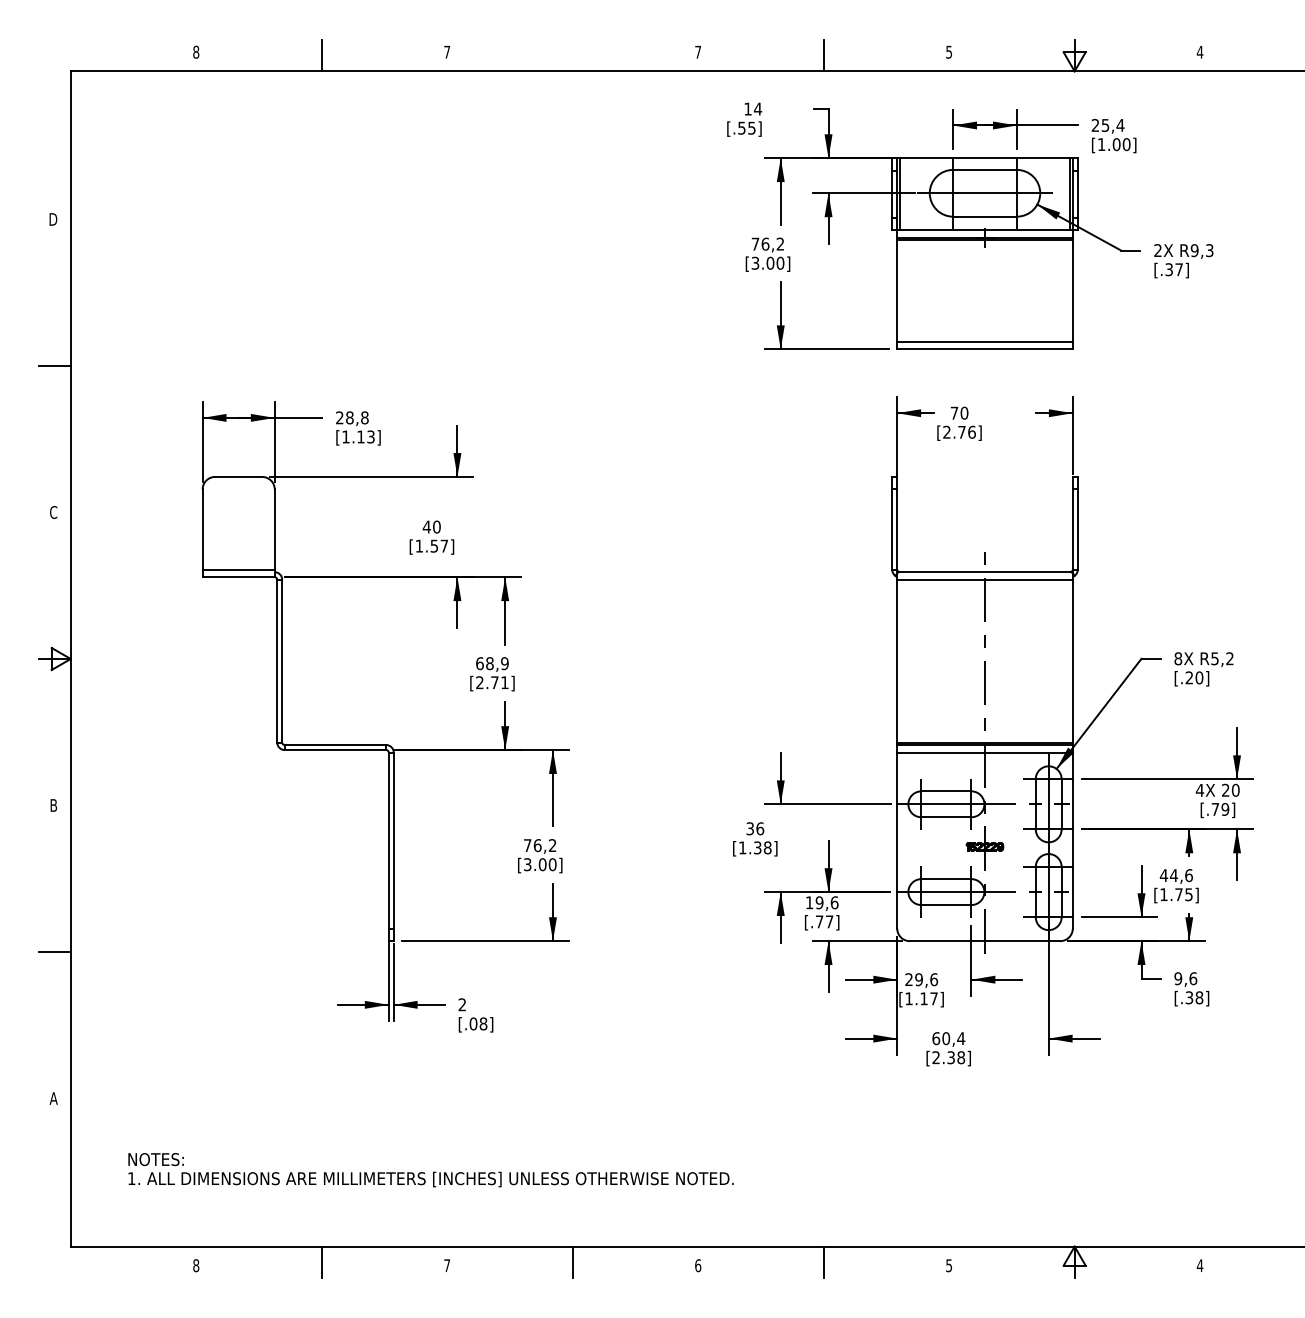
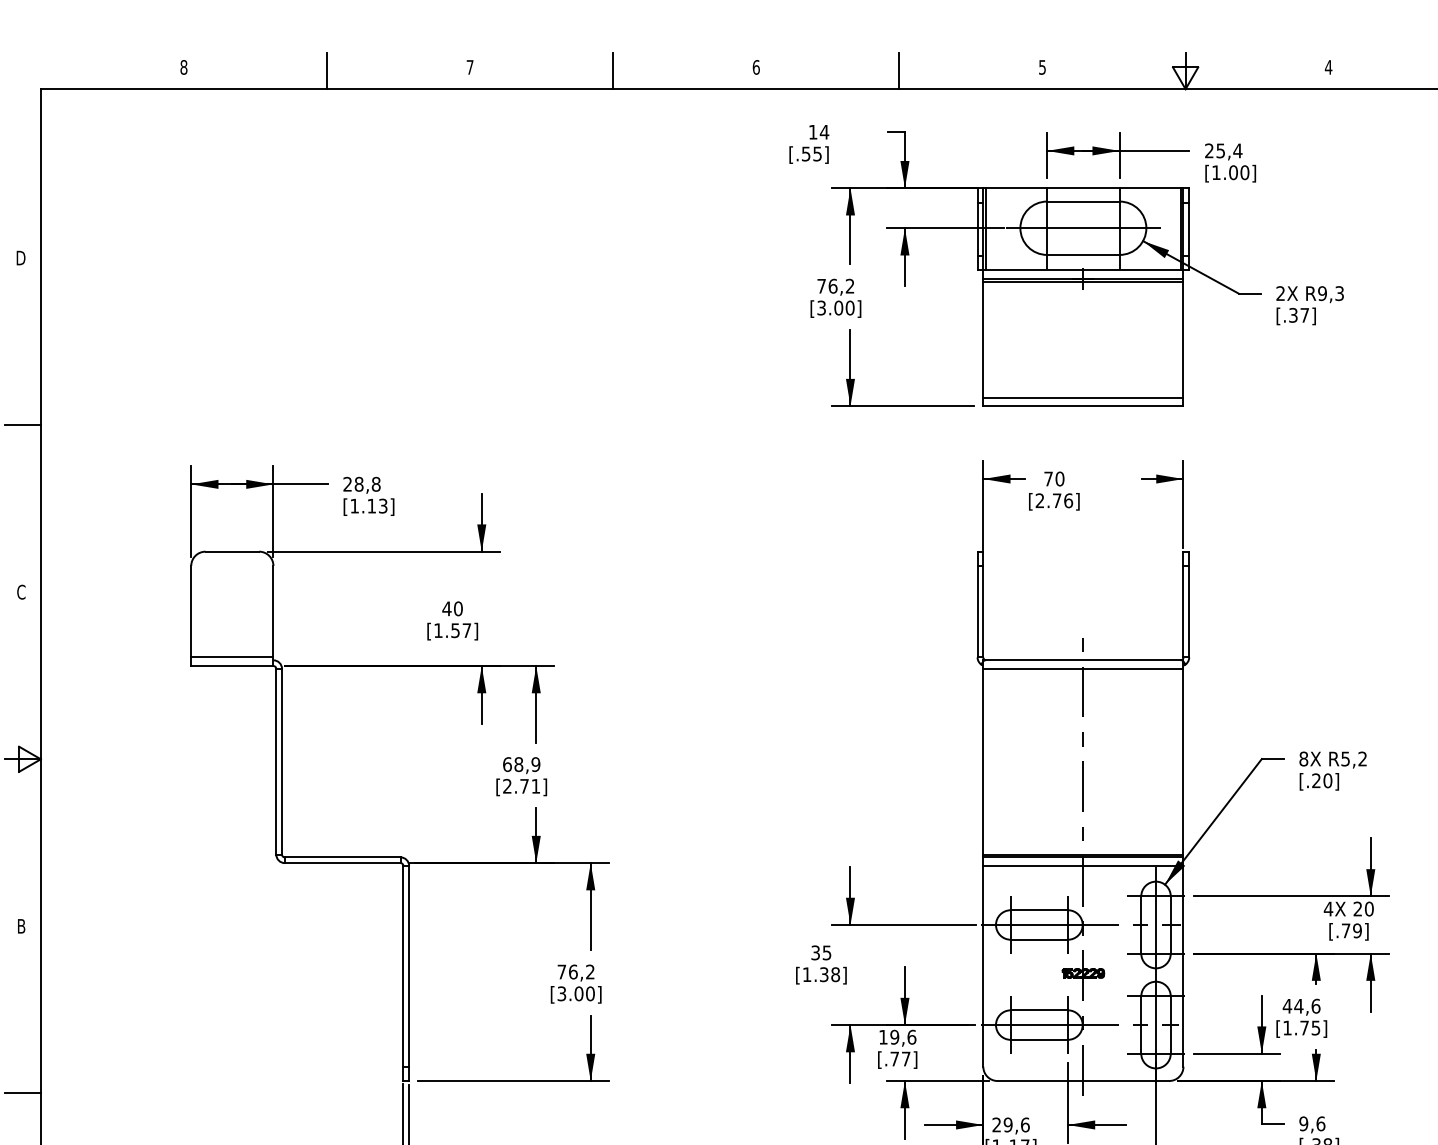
text: (698, 51) -> (756, 66), 7 -> 6
line: (572, 55) -> (612, 71), added
text: (760, 828) -> (827, 952), 36 -> 35

